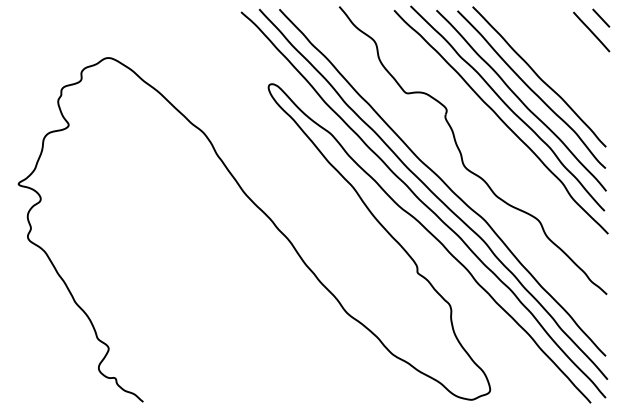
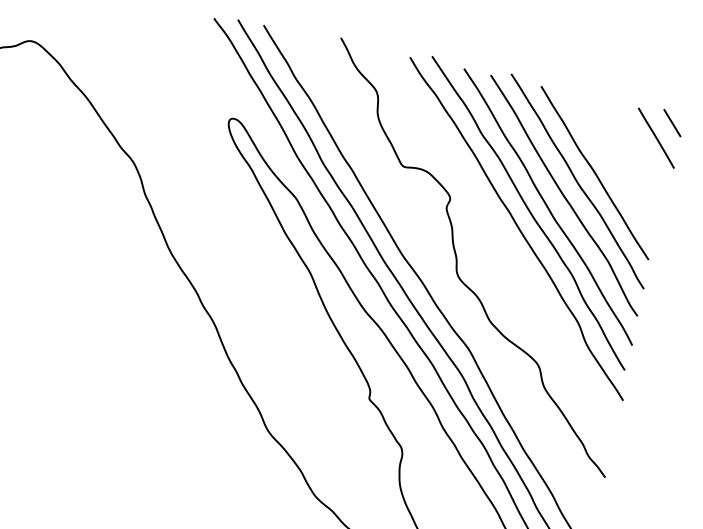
curve: (550, 67) -> (594, 172), added

